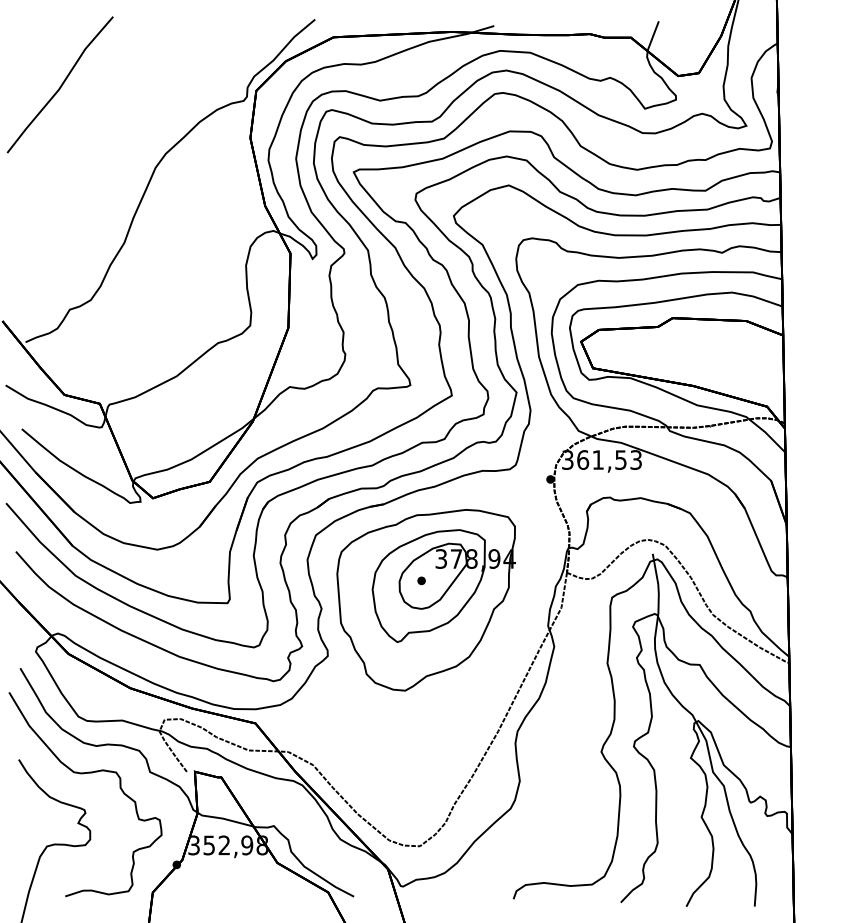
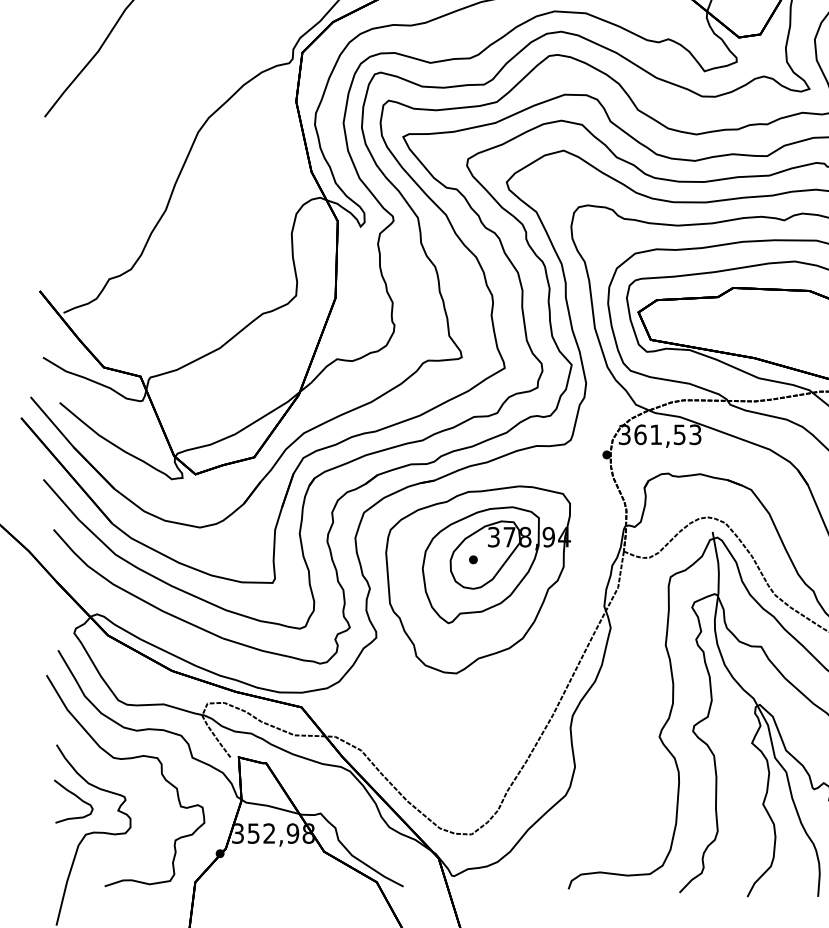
curve: (38, 810) -> (76, 797), added

